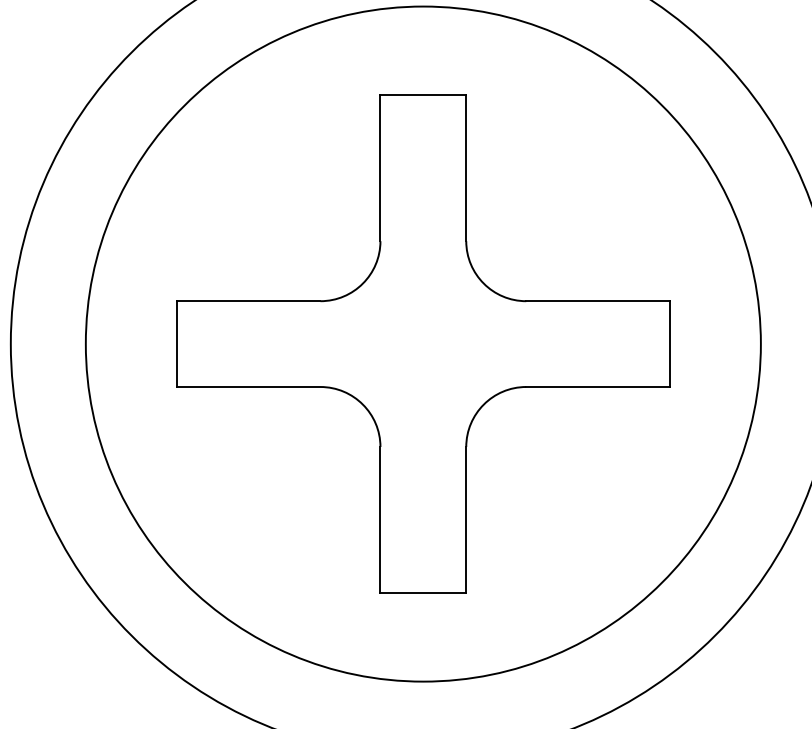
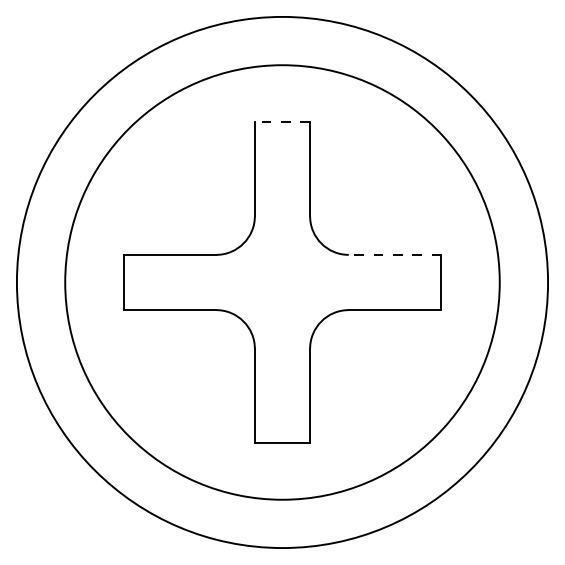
line: (423, 95) -> (282, 122), solid -> dashed
line: (597, 300) -> (394, 254), solid -> dashed

